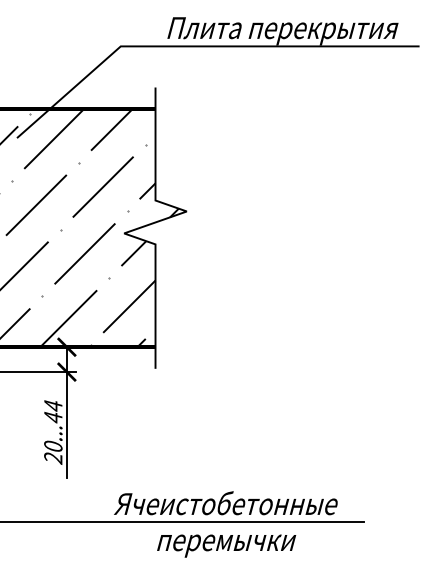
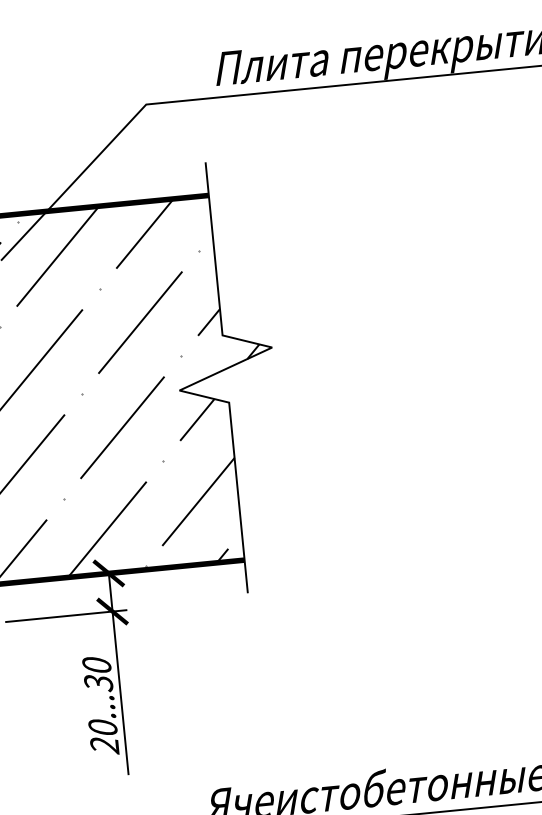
text: (53, 412) -> (98, 675), 20...44 -> 20...30

